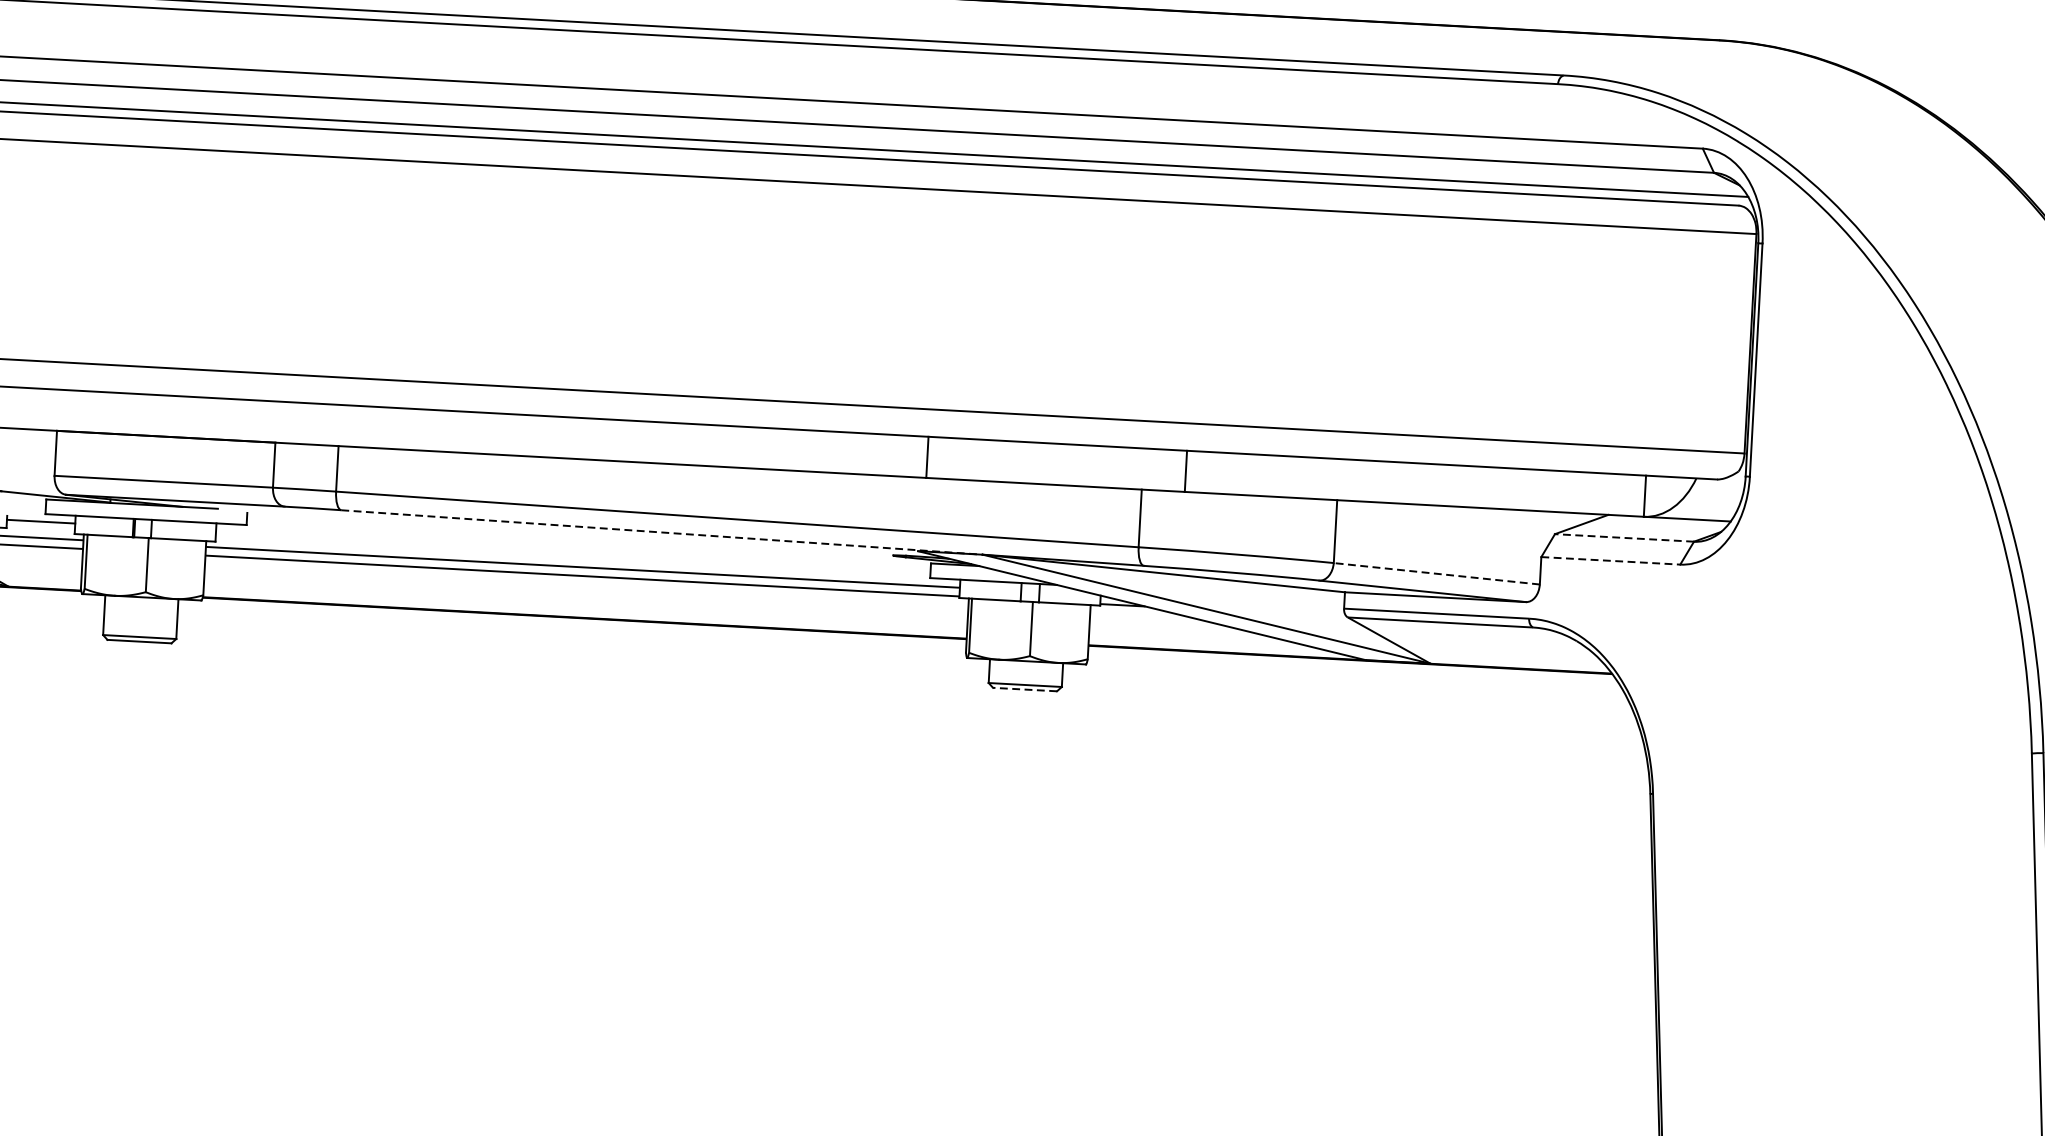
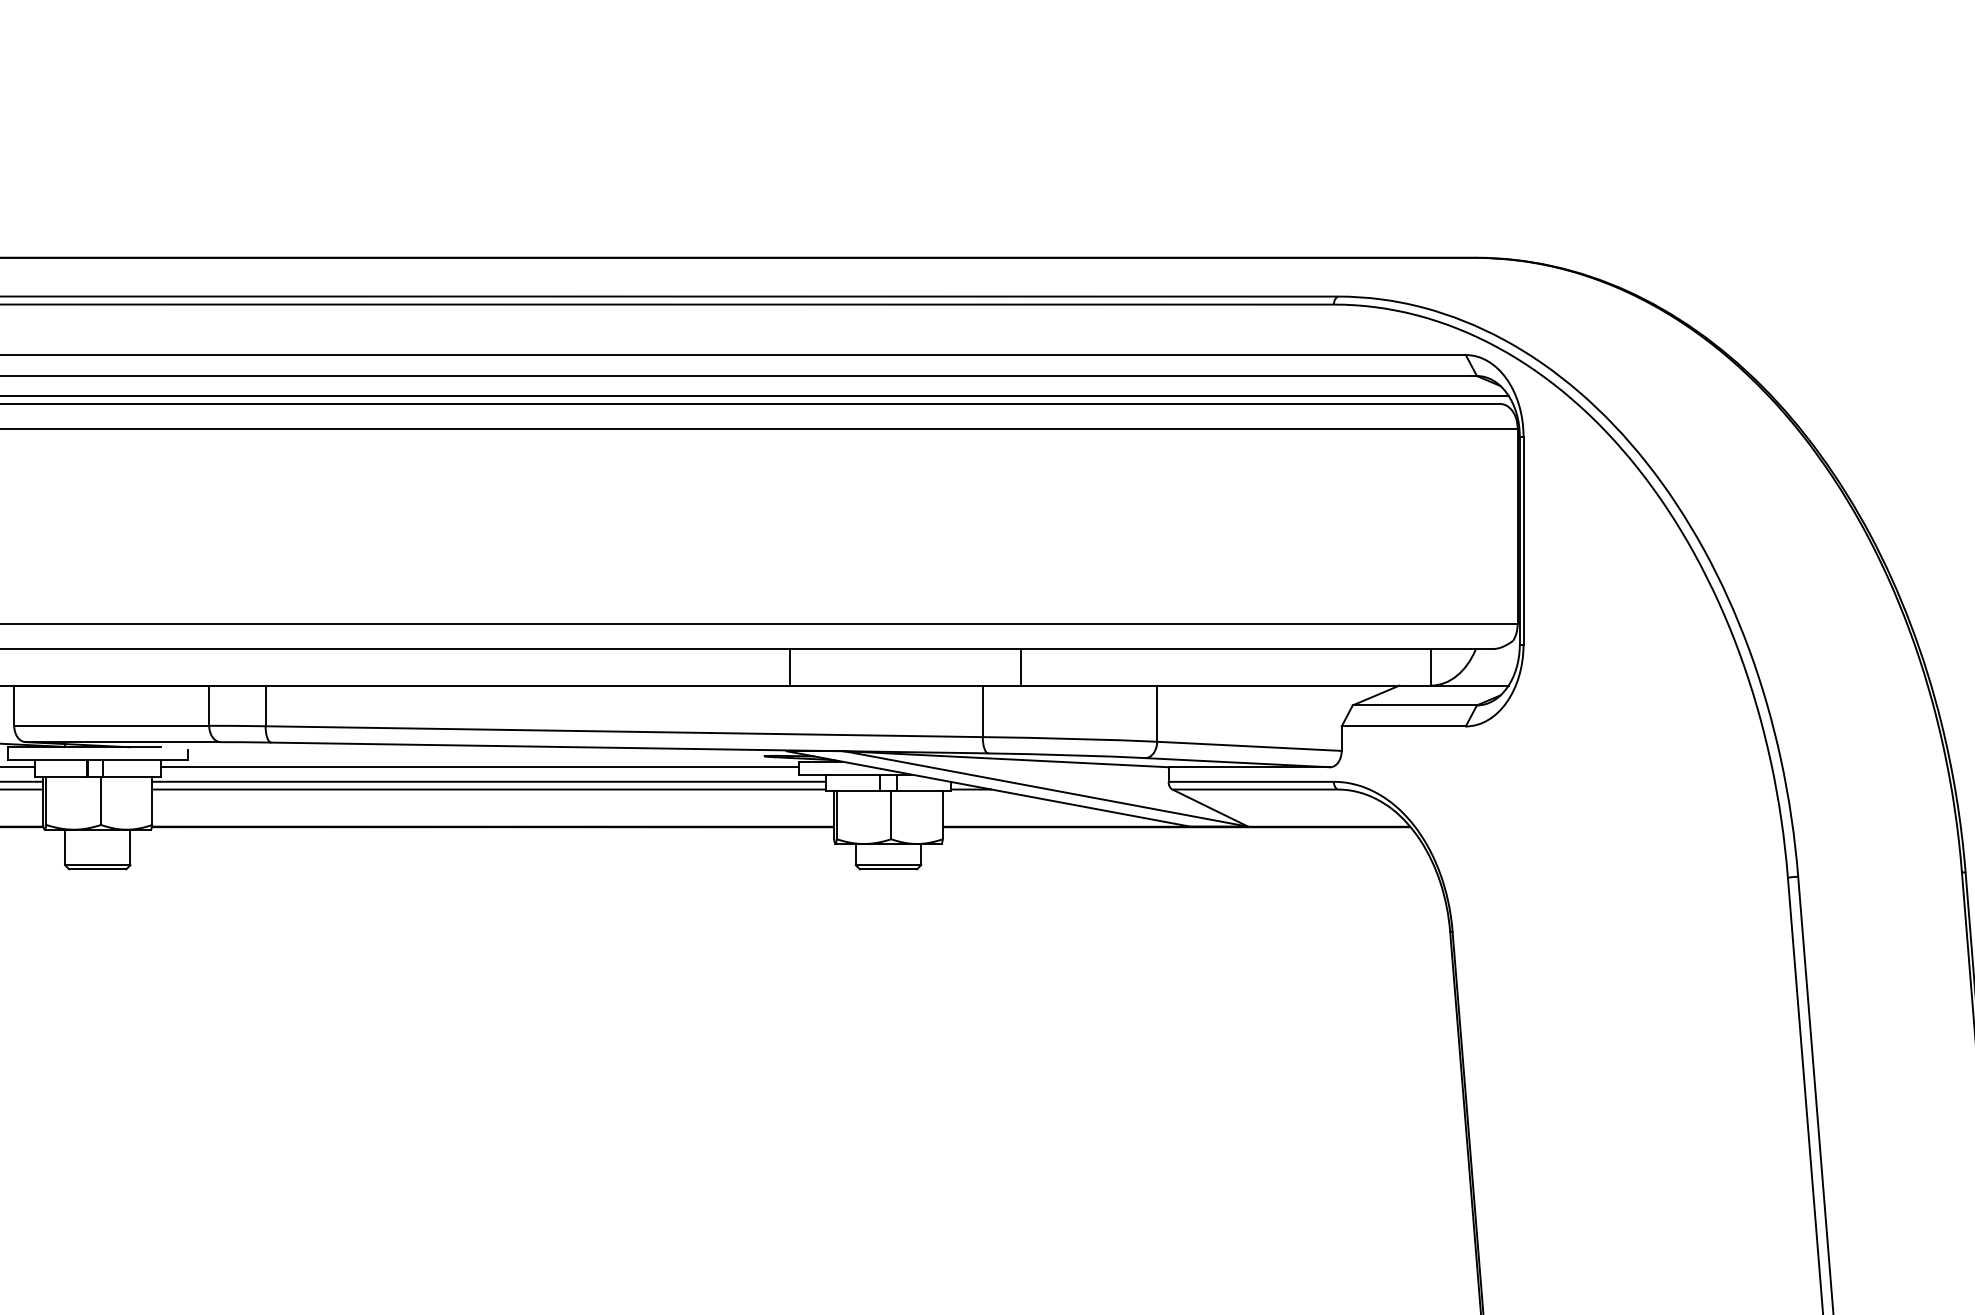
line: (661, 531) -> (557, 746), dashed -> solid
line: (1624, 538) -> (1414, 705), dashed -> solid
line: (573, 550) -> (479, 767), added
line: (1611, 560) -> (1404, 726), dashed -> solid
line: (1436, 573) -> (1249, 746), dashed -> solid
line: (1025, 689) -> (888, 869), dashed -> solid

